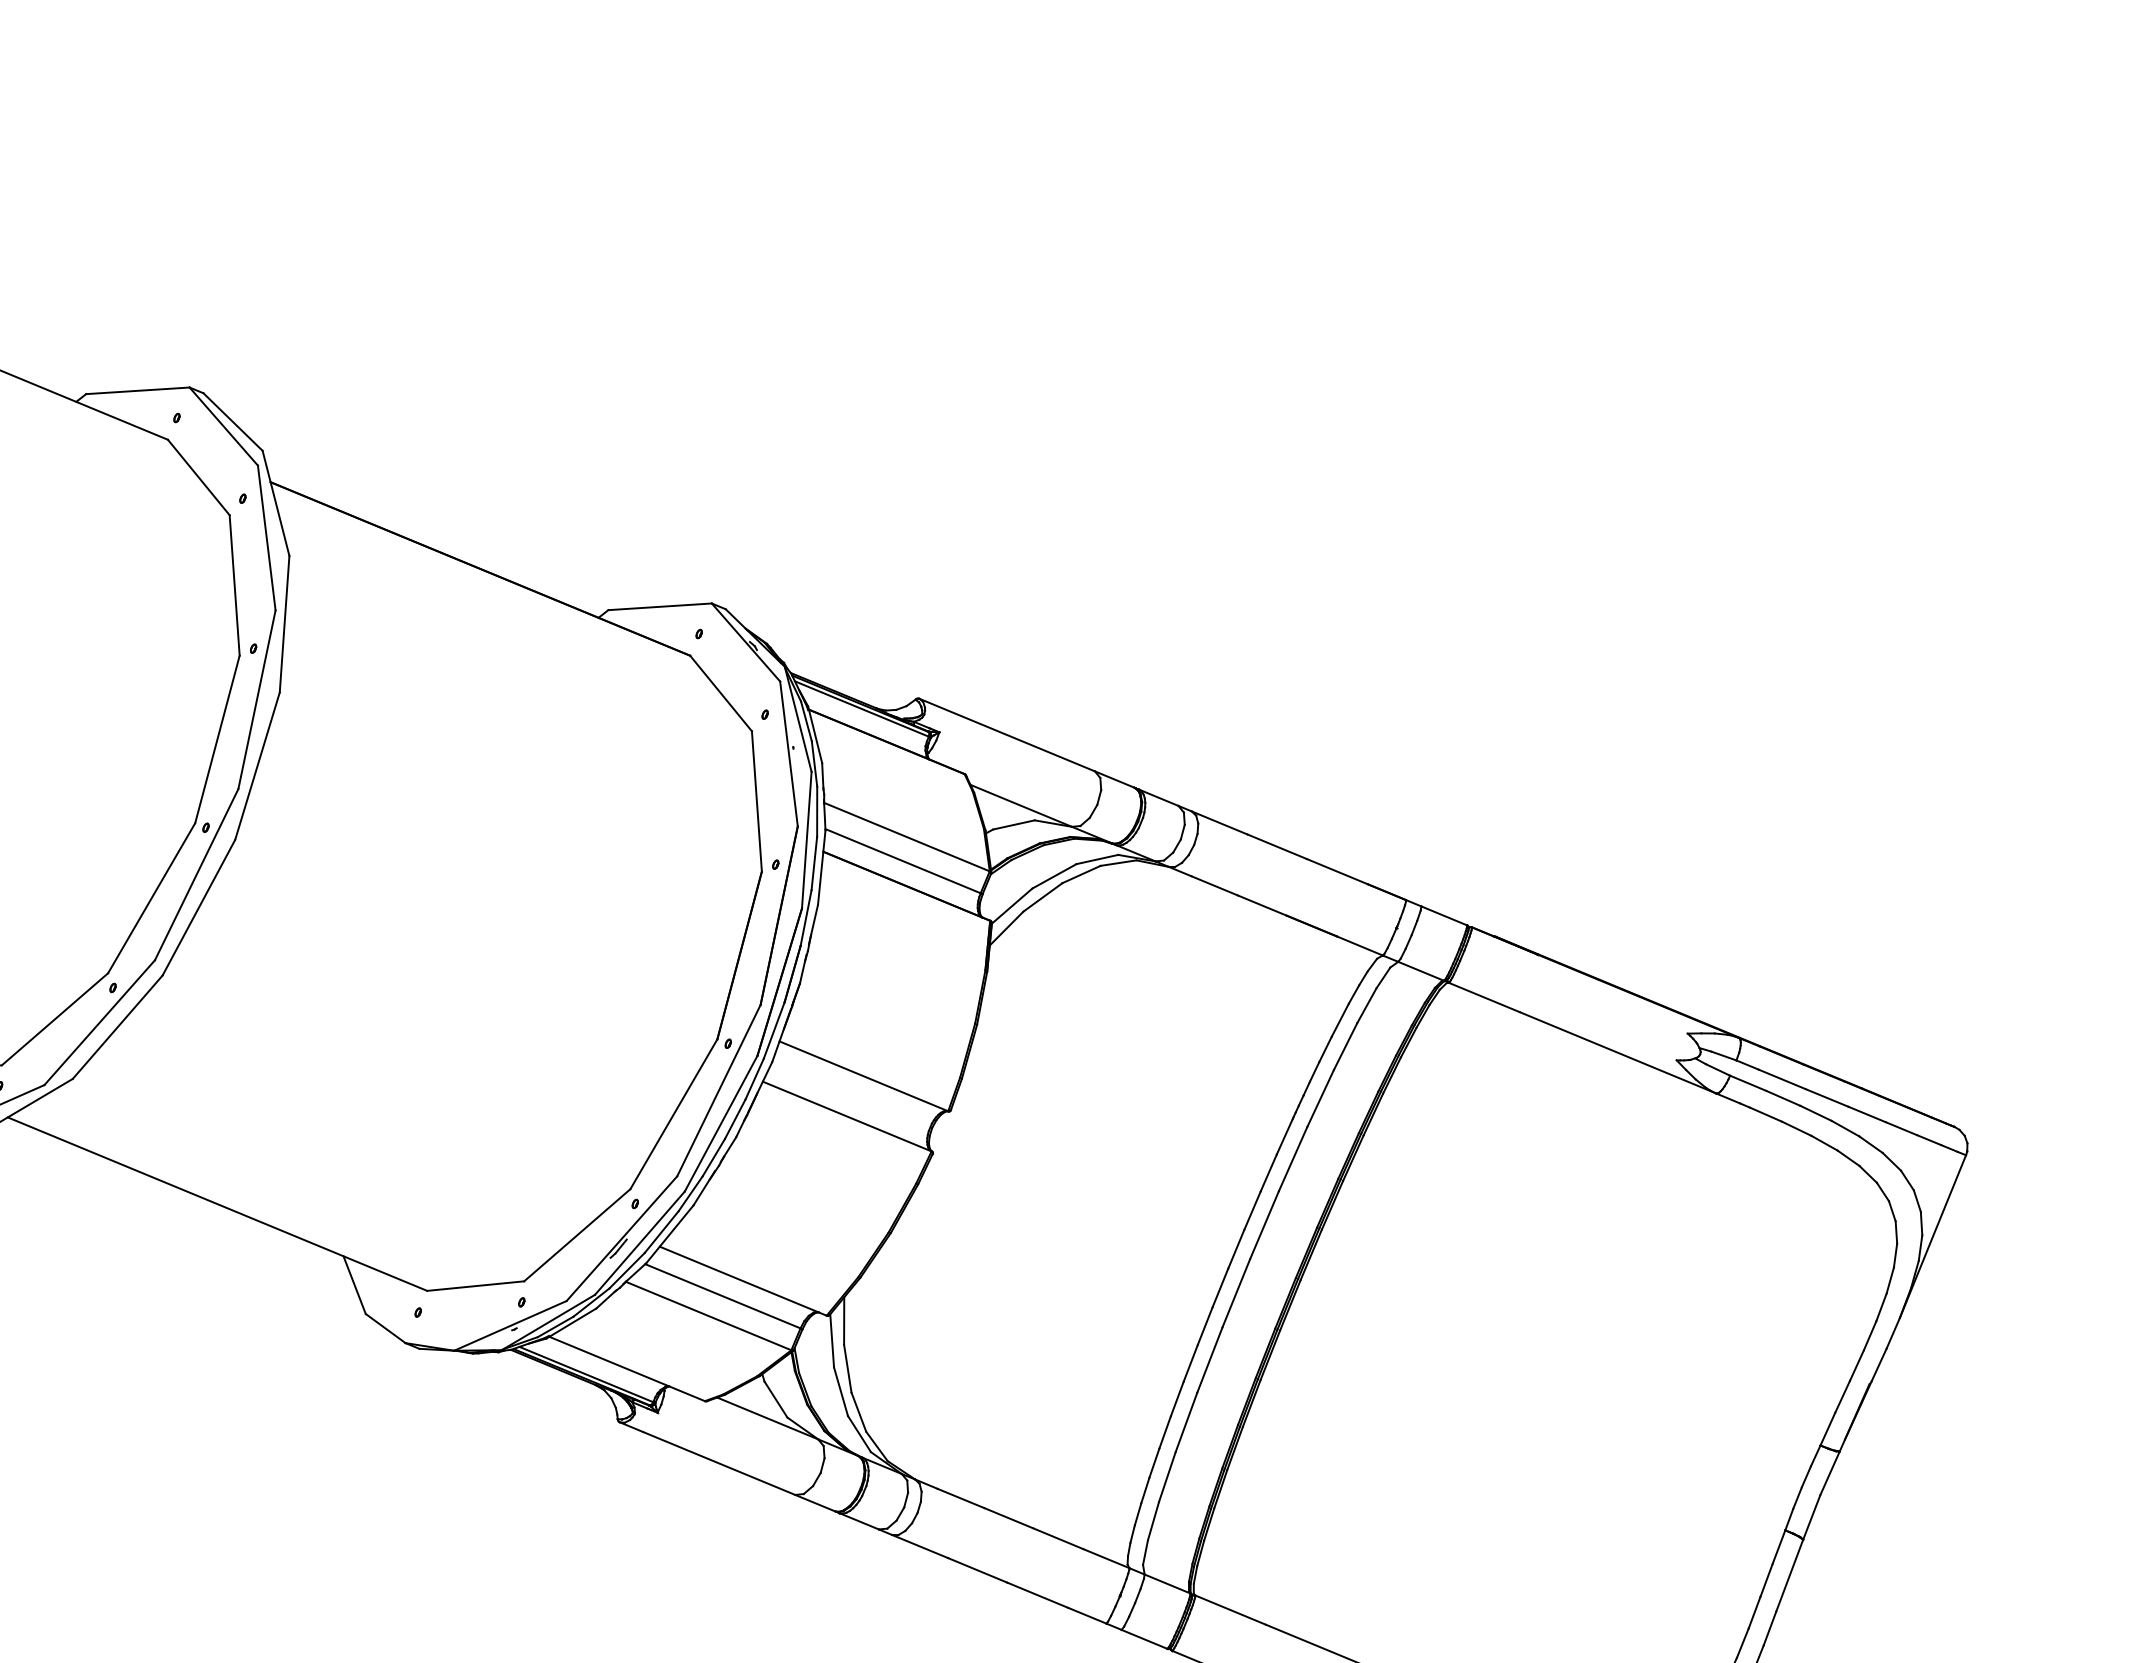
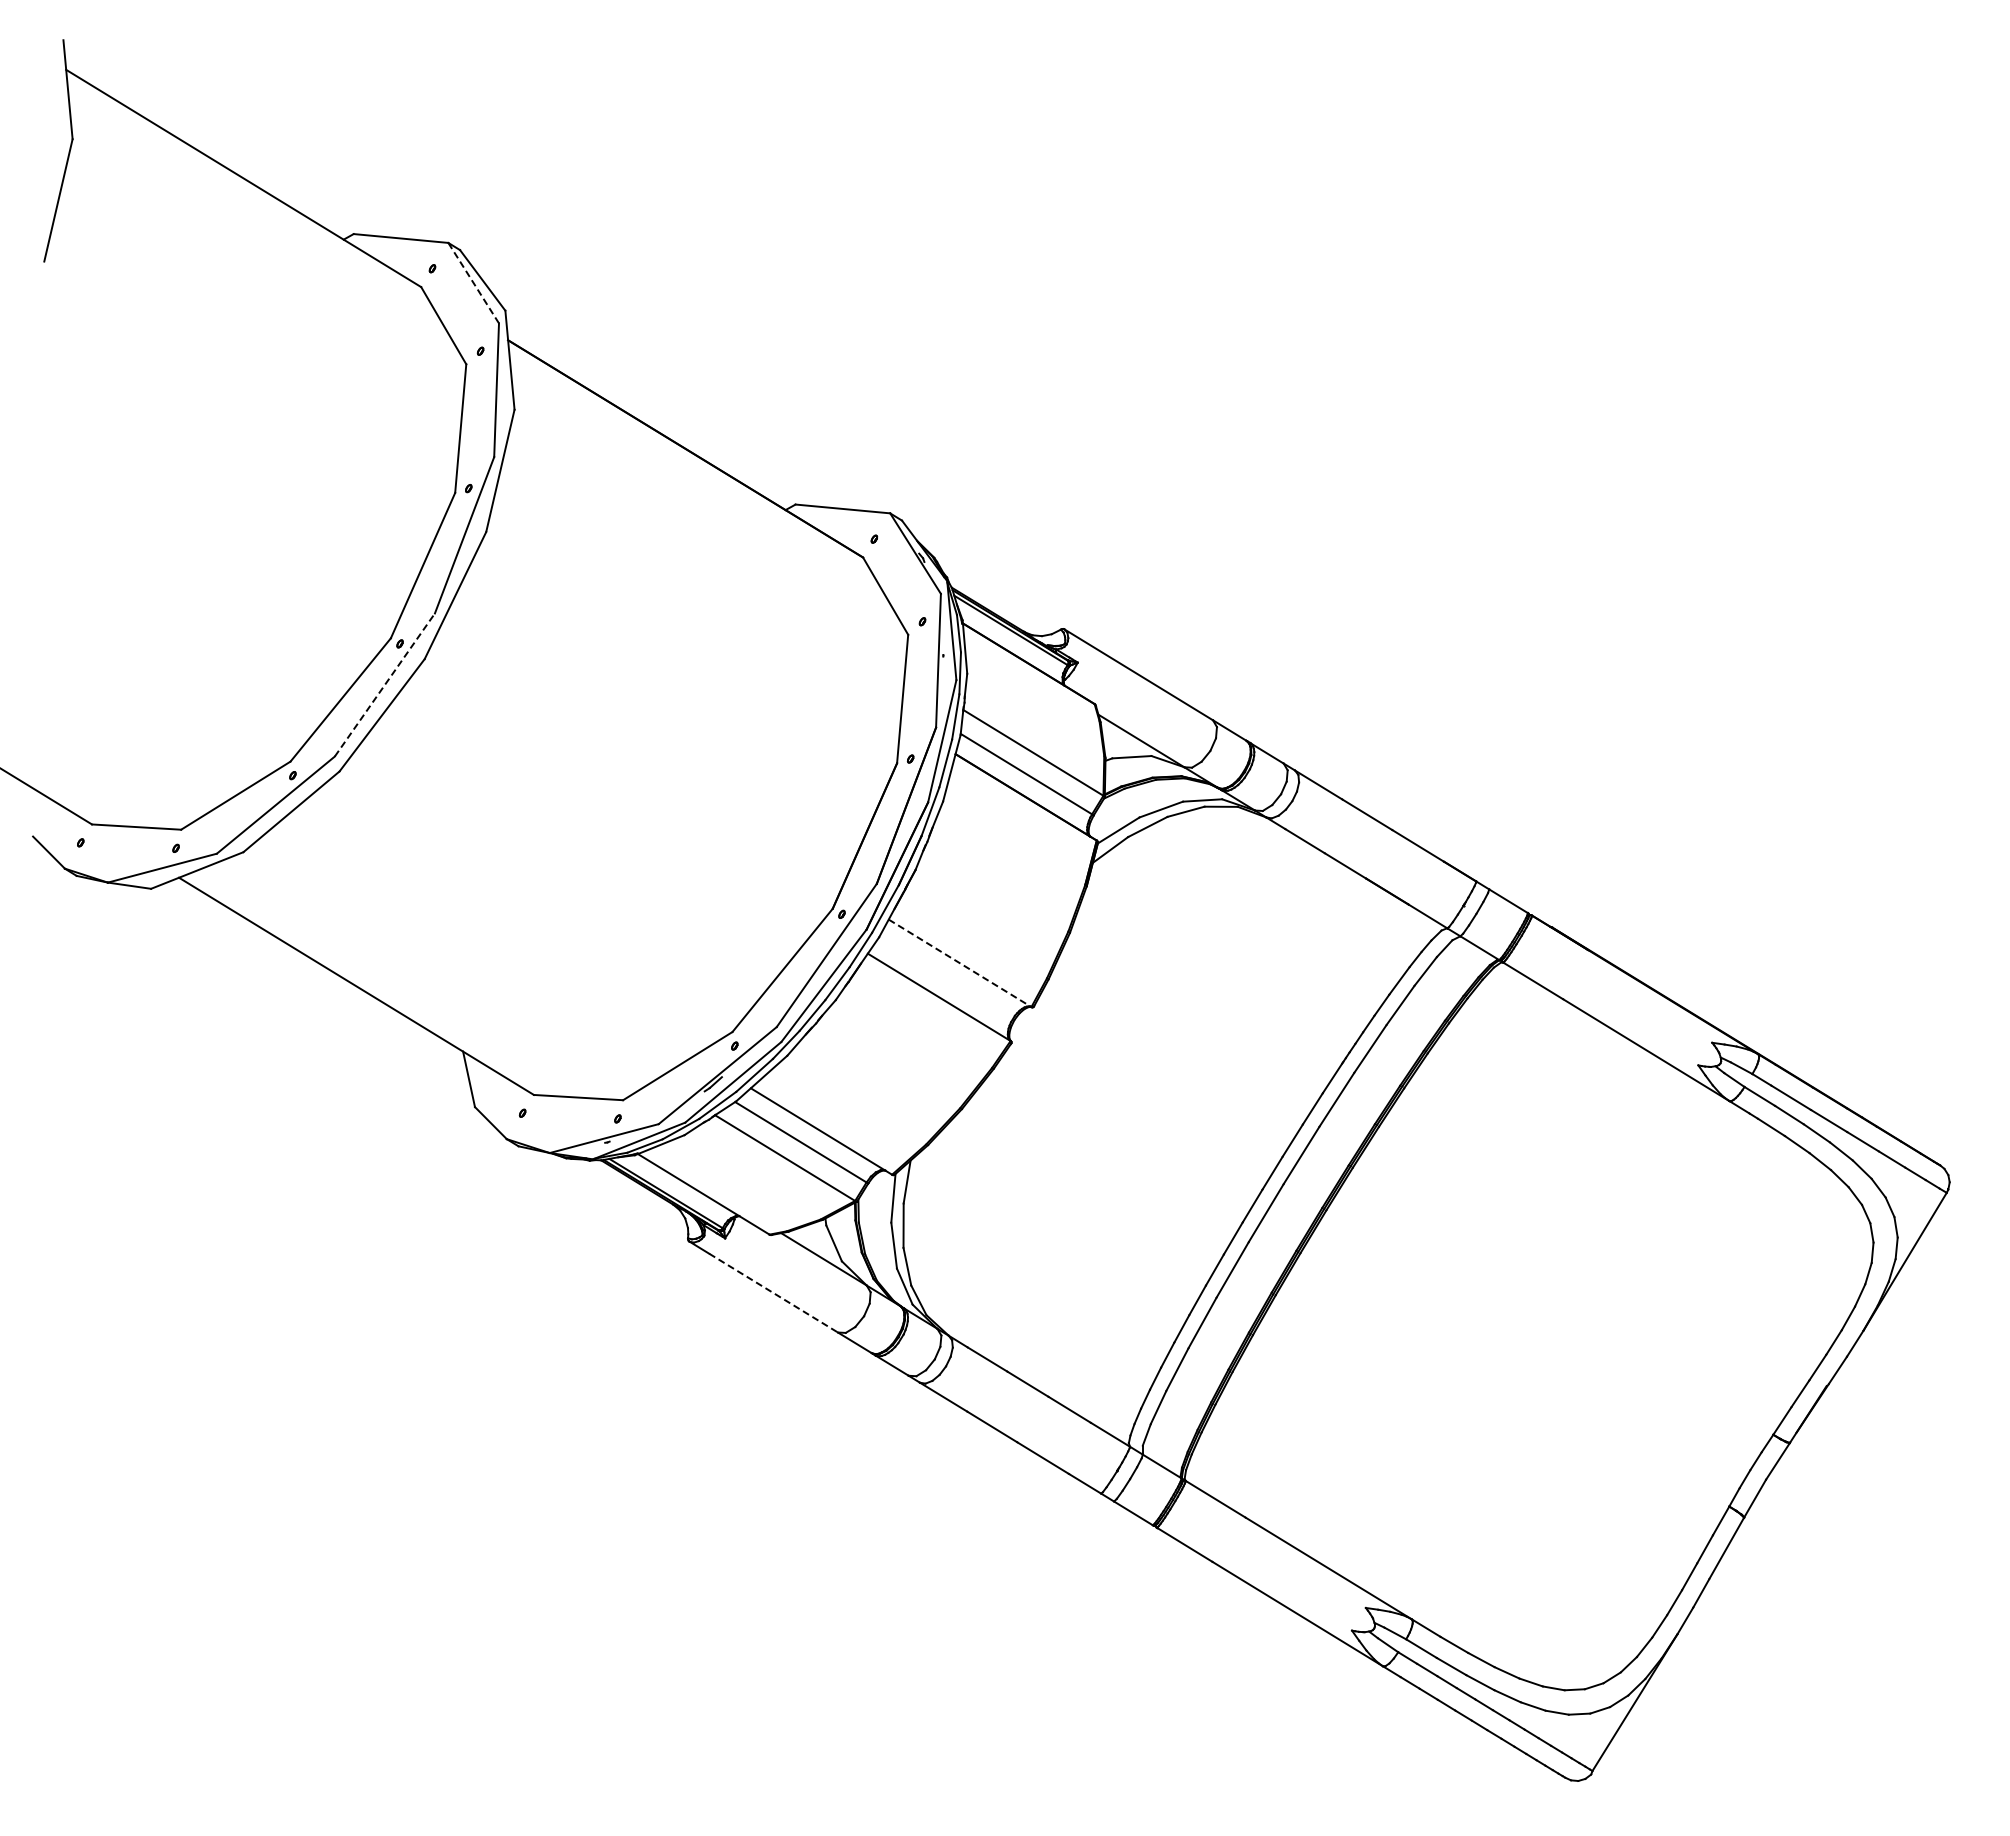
line: (223, 426) -> (473, 283), solid -> dashed
line: (197, 873) -> (385, 684), solid -> dashed
line: (864, 1076) -> (960, 963), solid -> dashed
line: (720, 1463) -> (774, 1293), solid -> dashed

